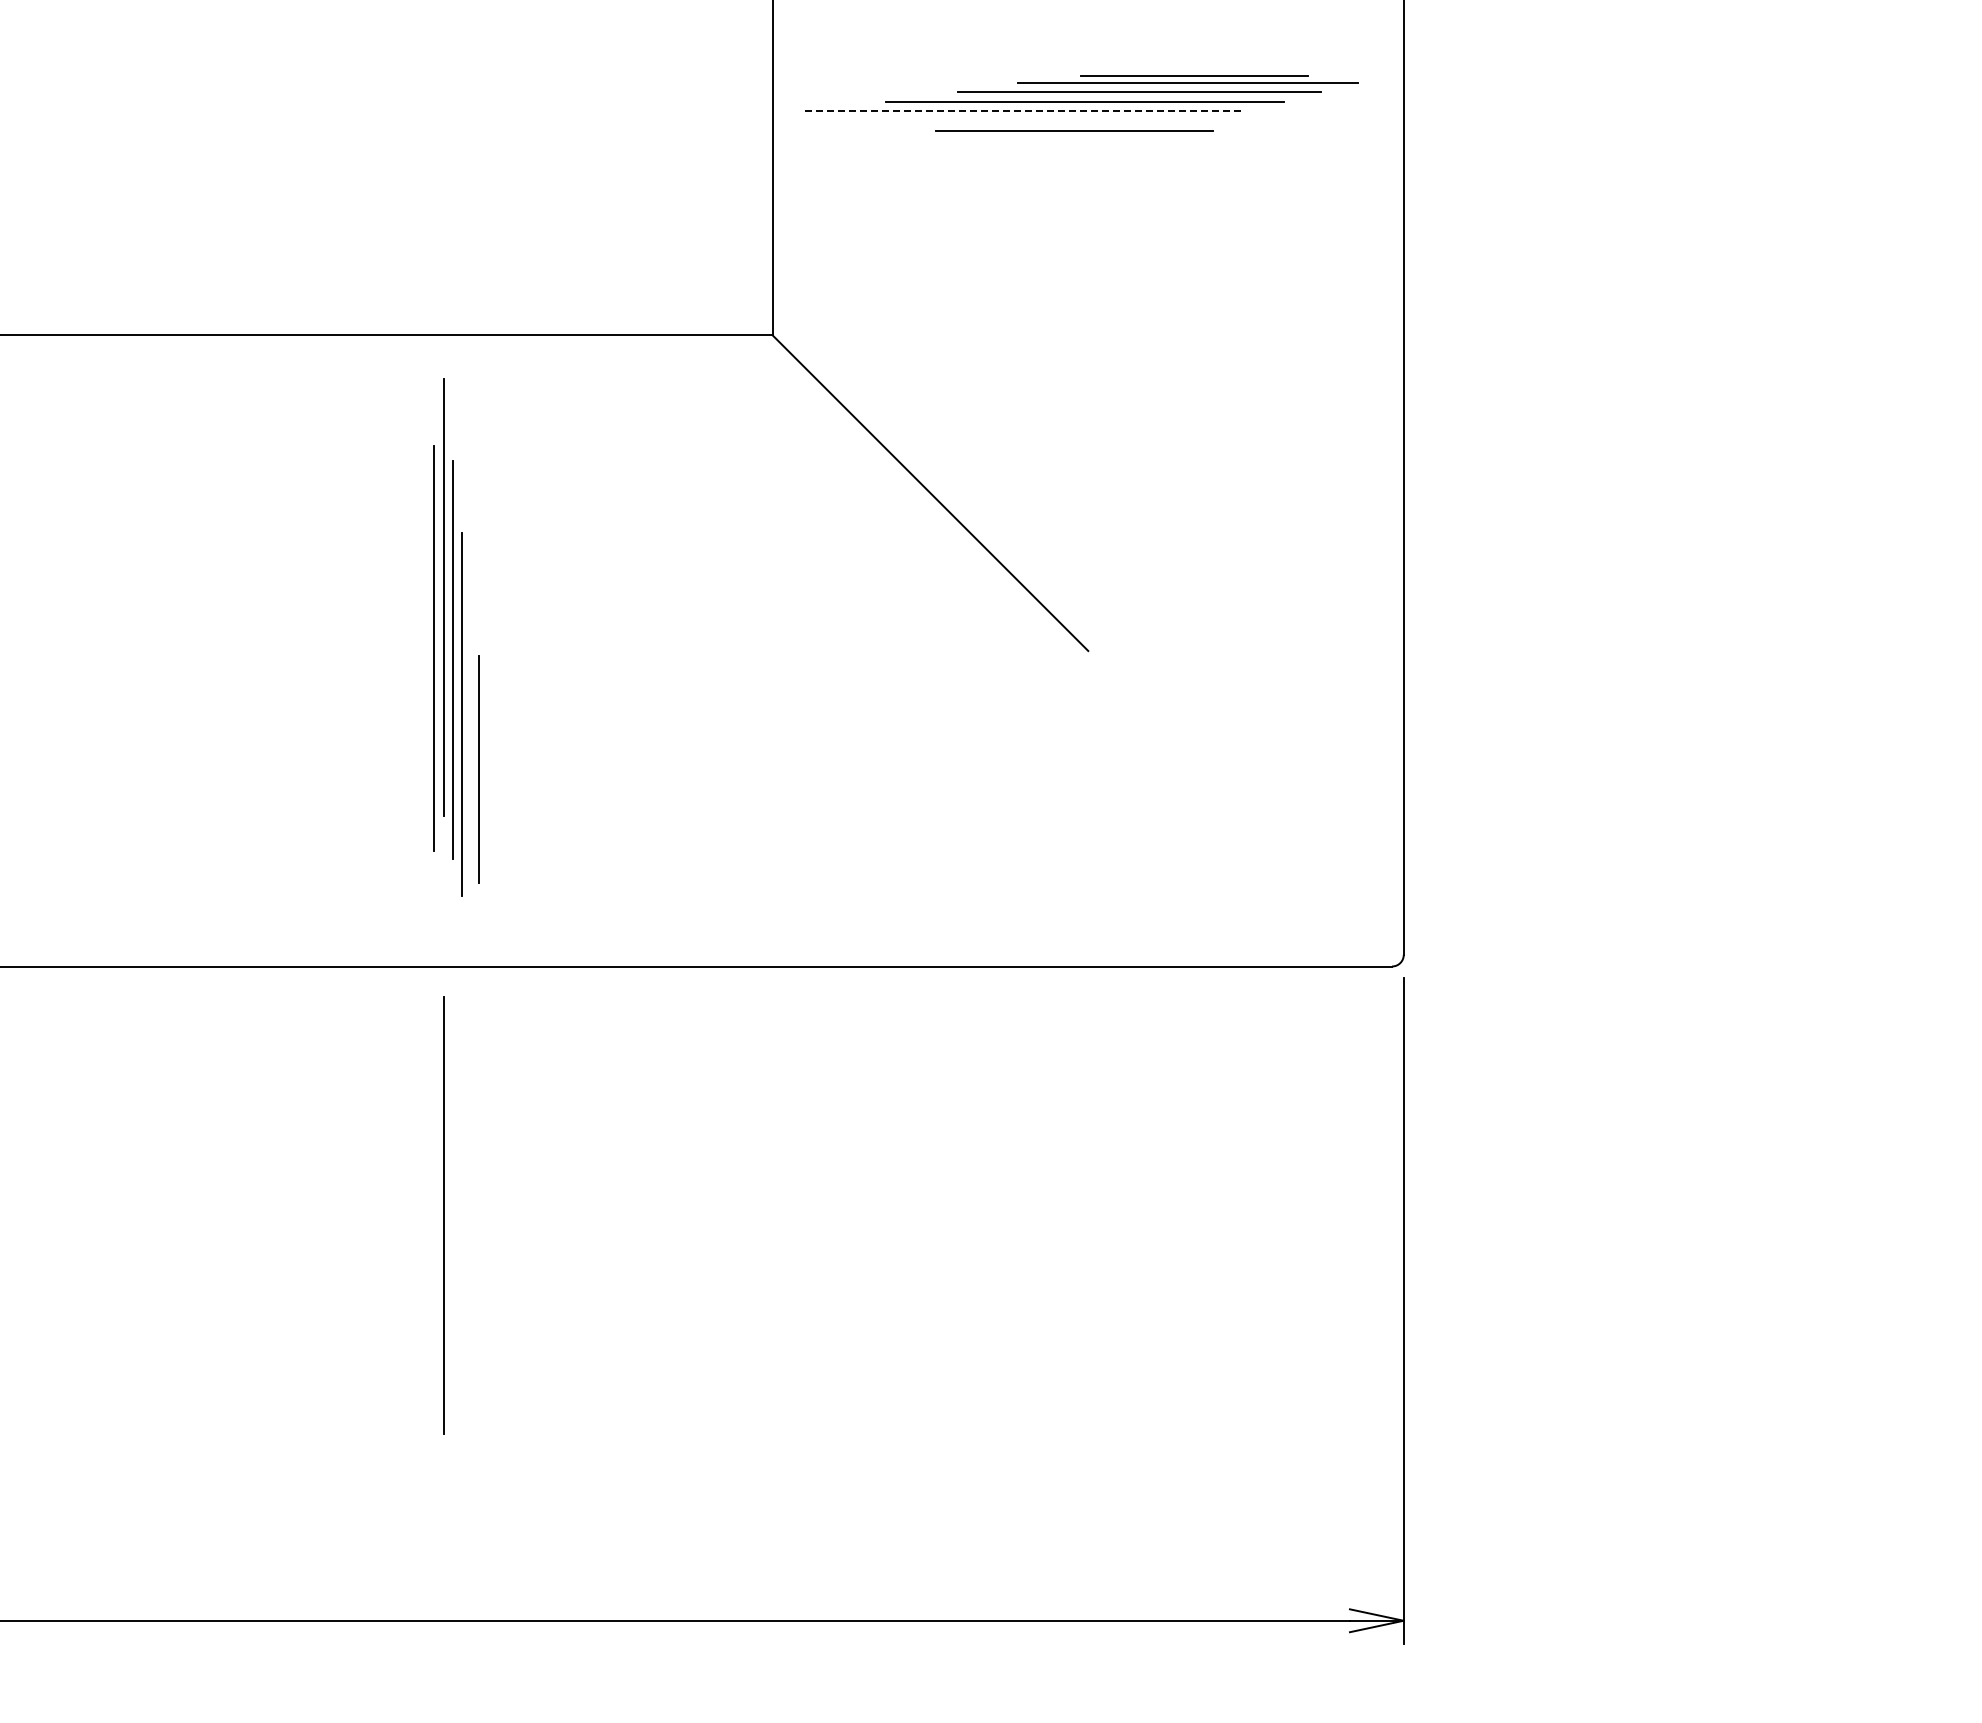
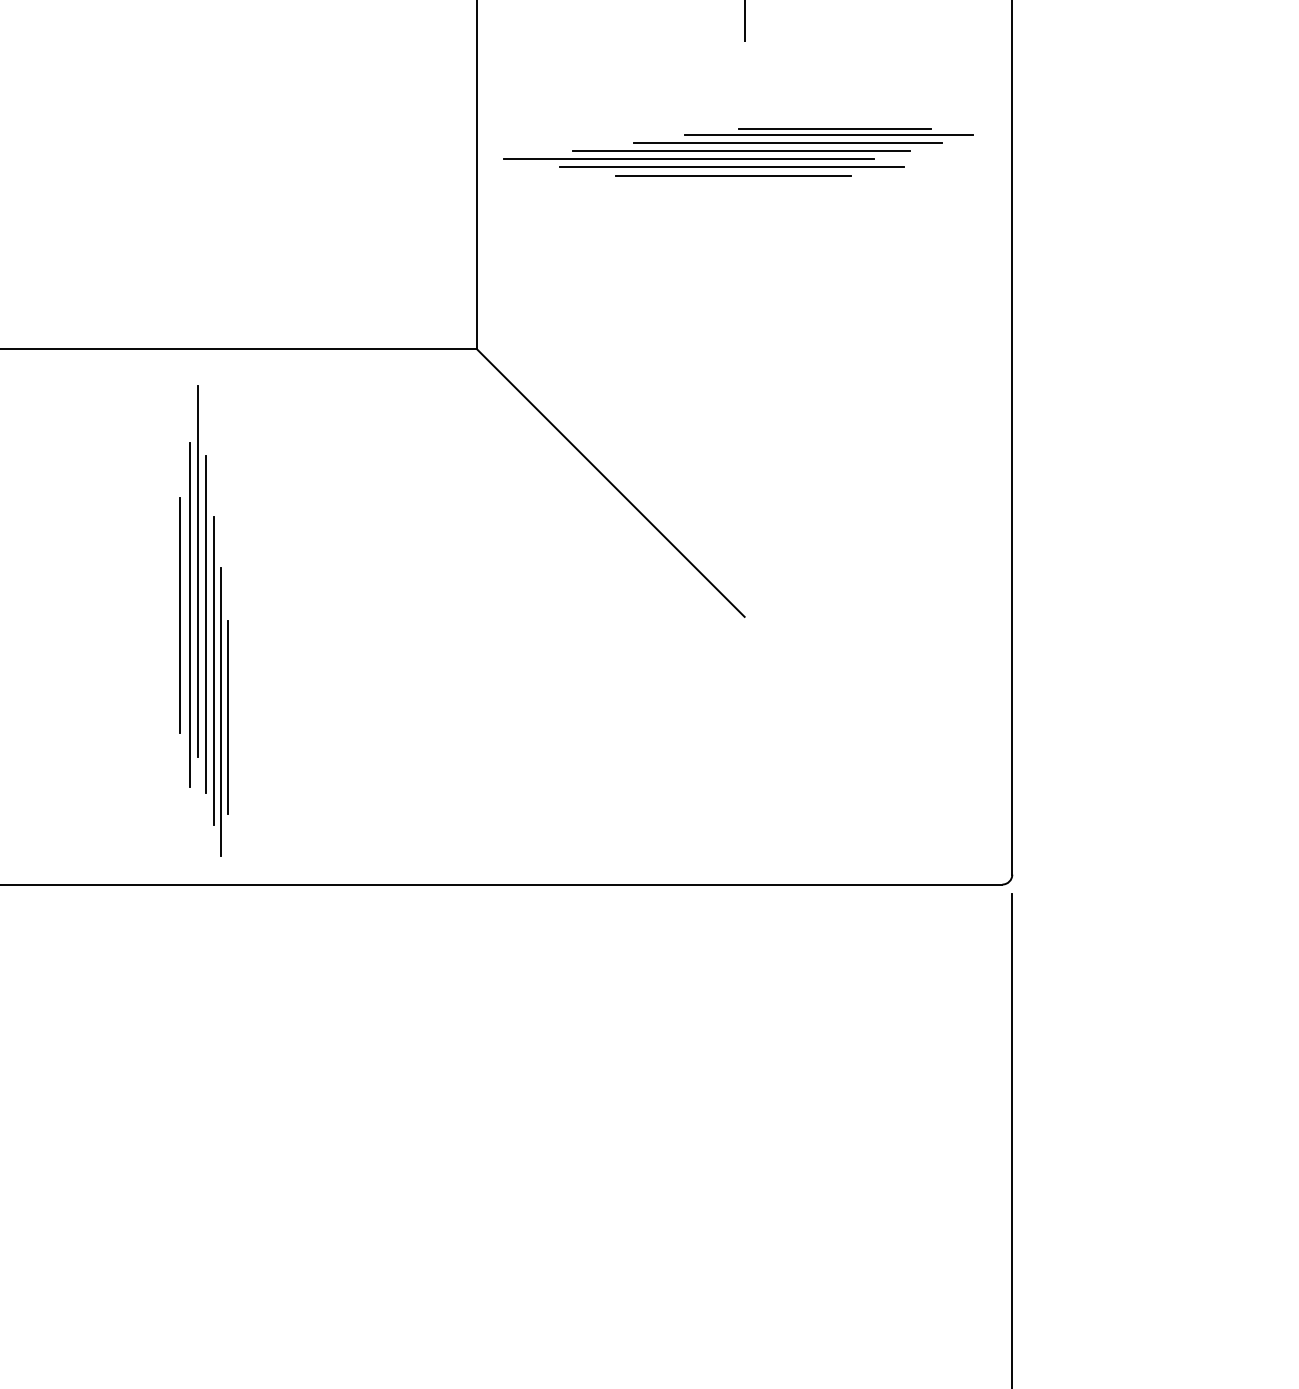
line: (1021, 111) -> (688, 159), dashed -> solid
line: (1073, 120) -> (732, 166), added
line: (422, 649) -> (179, 615), added
line: (471, 762) -> (221, 711), added
line: (443, 1215) -> (197, 1095), removed

